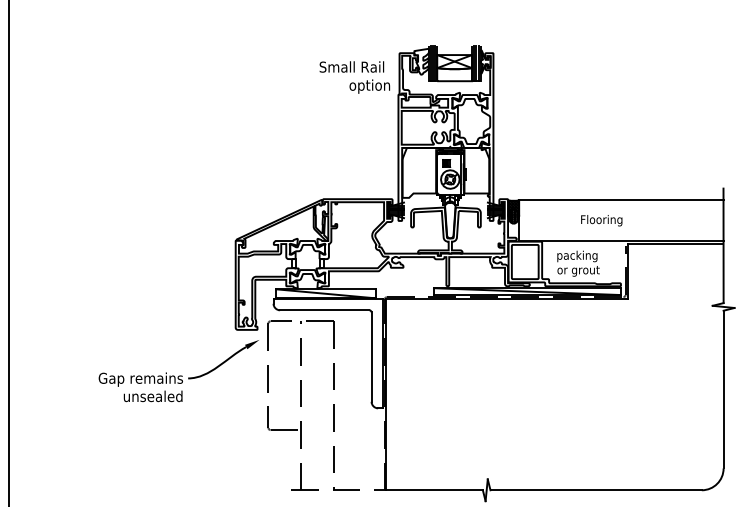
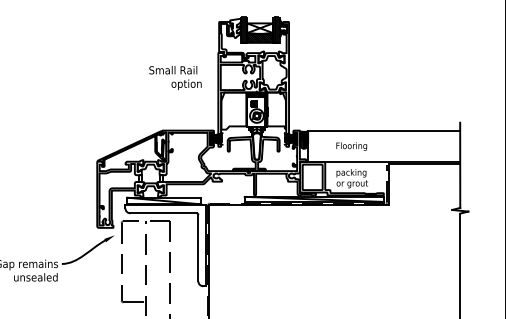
hatch: (454, 74) -> (260, 37), added
text: (354, 77) -> (175, 78), moved
text: (601, 220) -> (351, 146), moved

